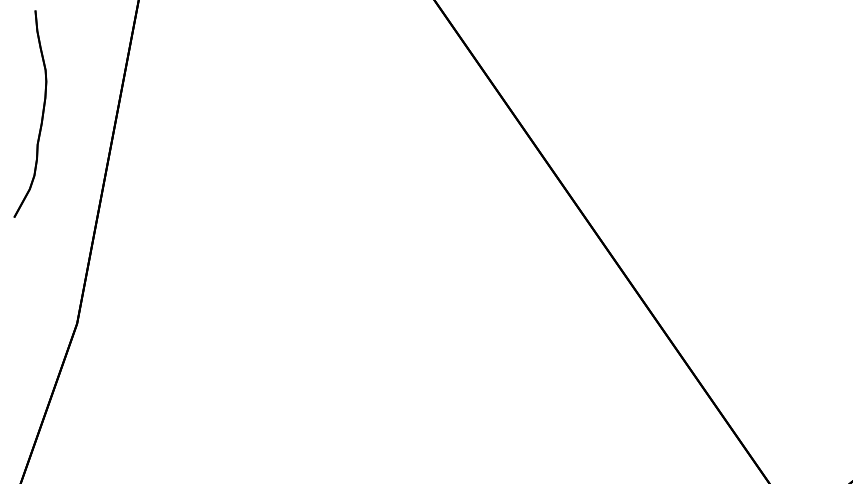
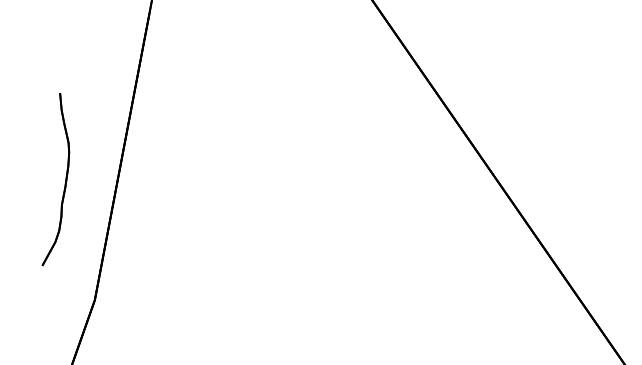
part: (41, 115) -> (65, 180), moved

